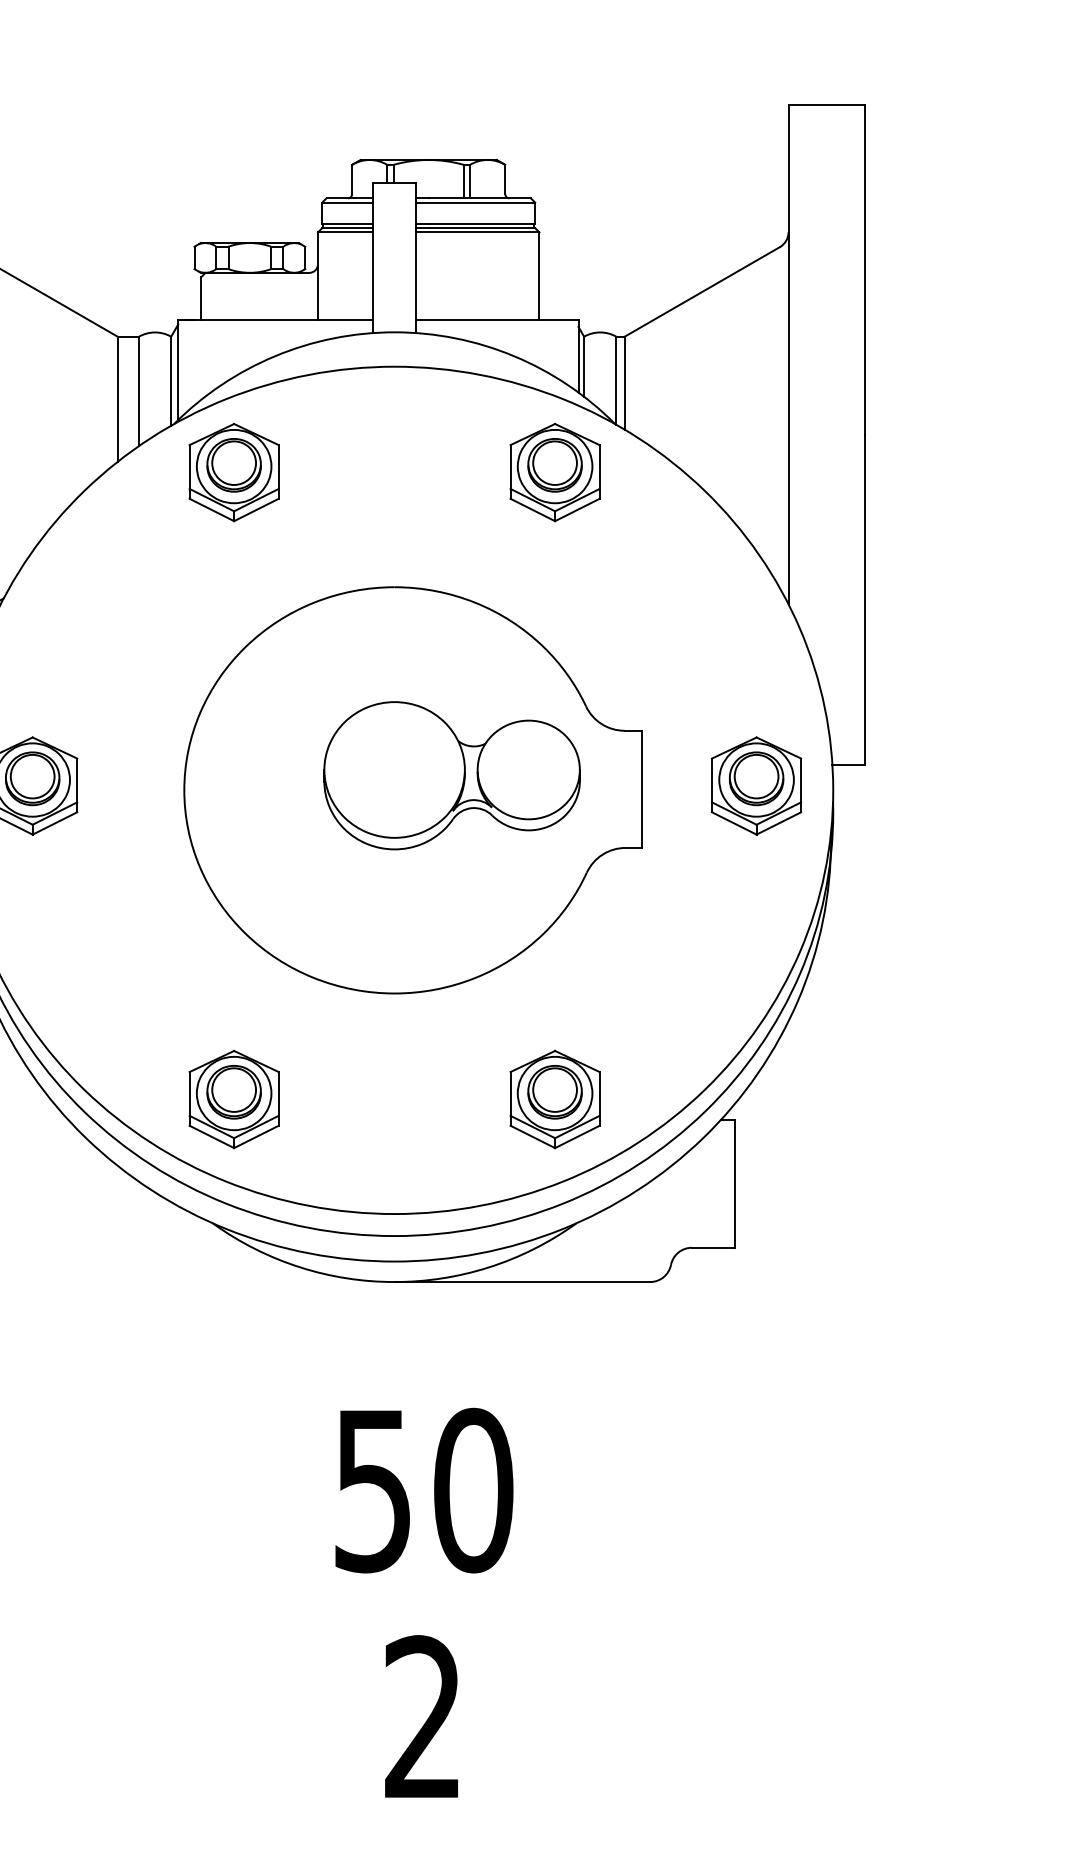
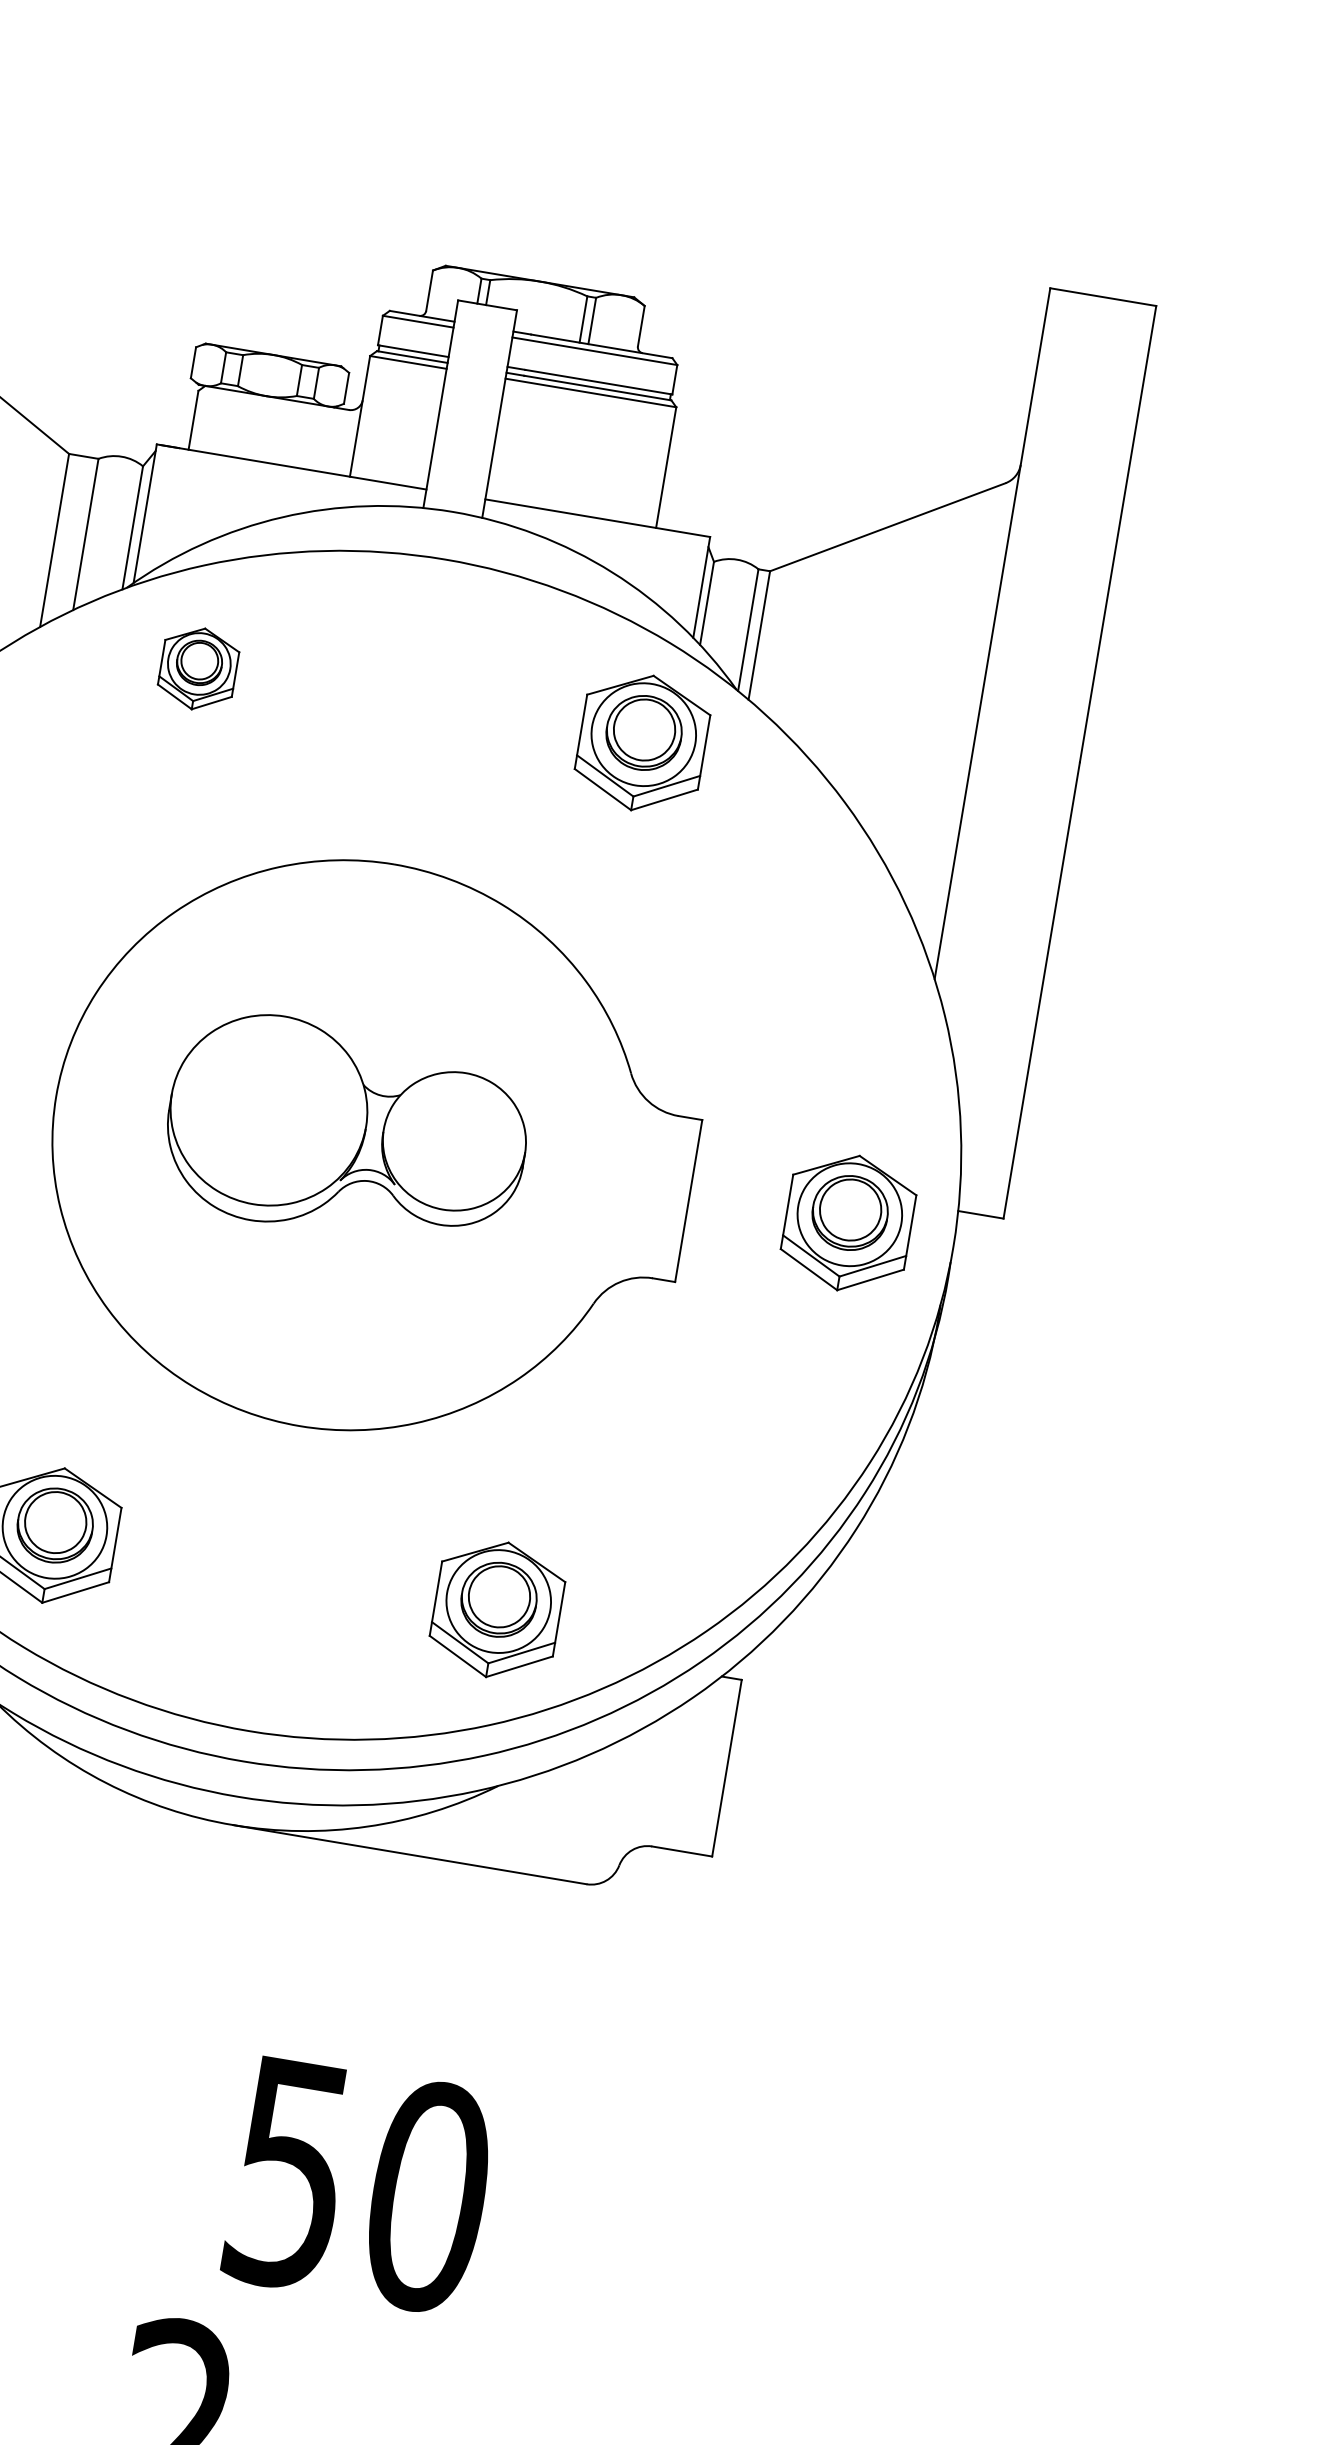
part: (233, 472) -> (197, 668), size x0.6
part: (451, 775) -> (346, 1131), moved
text: (424, 1490) -> (360, 2185), moved

